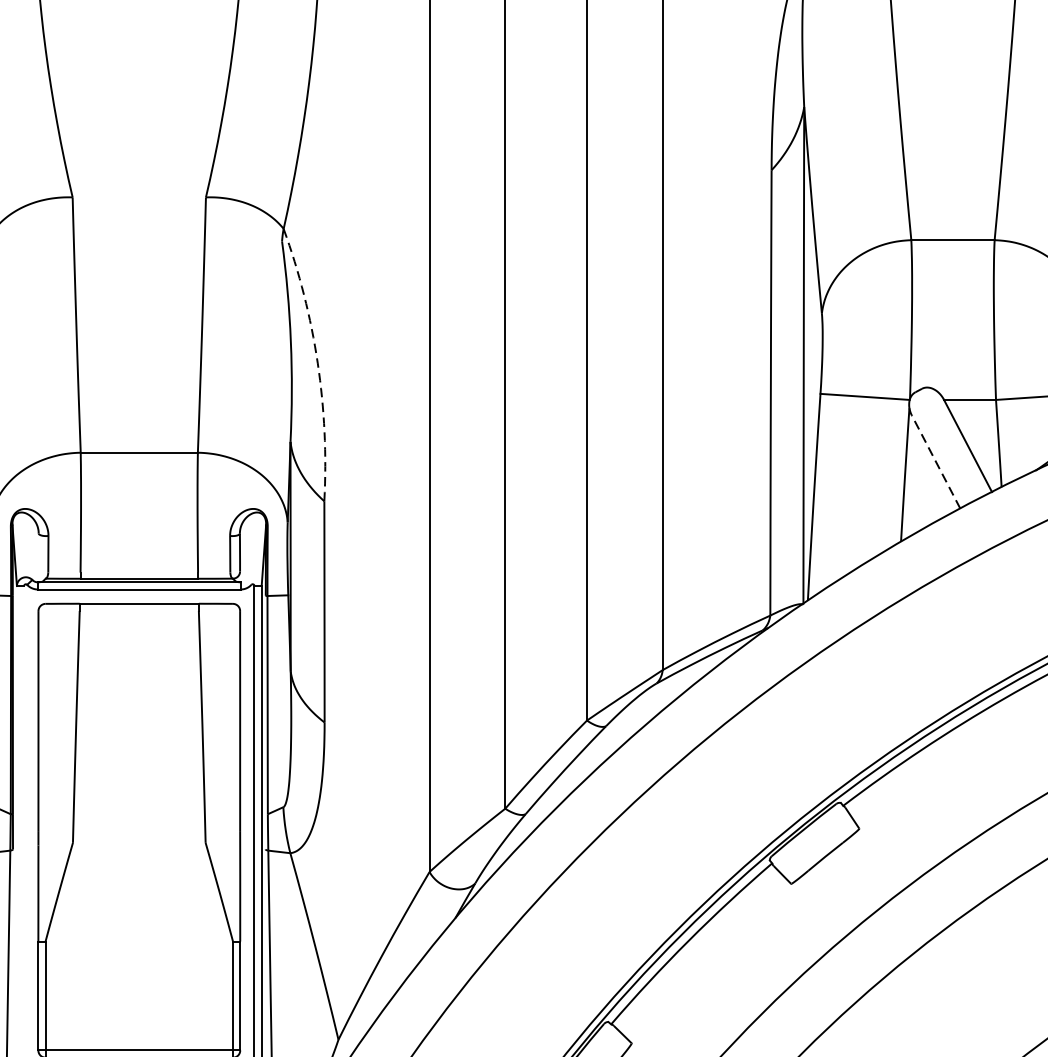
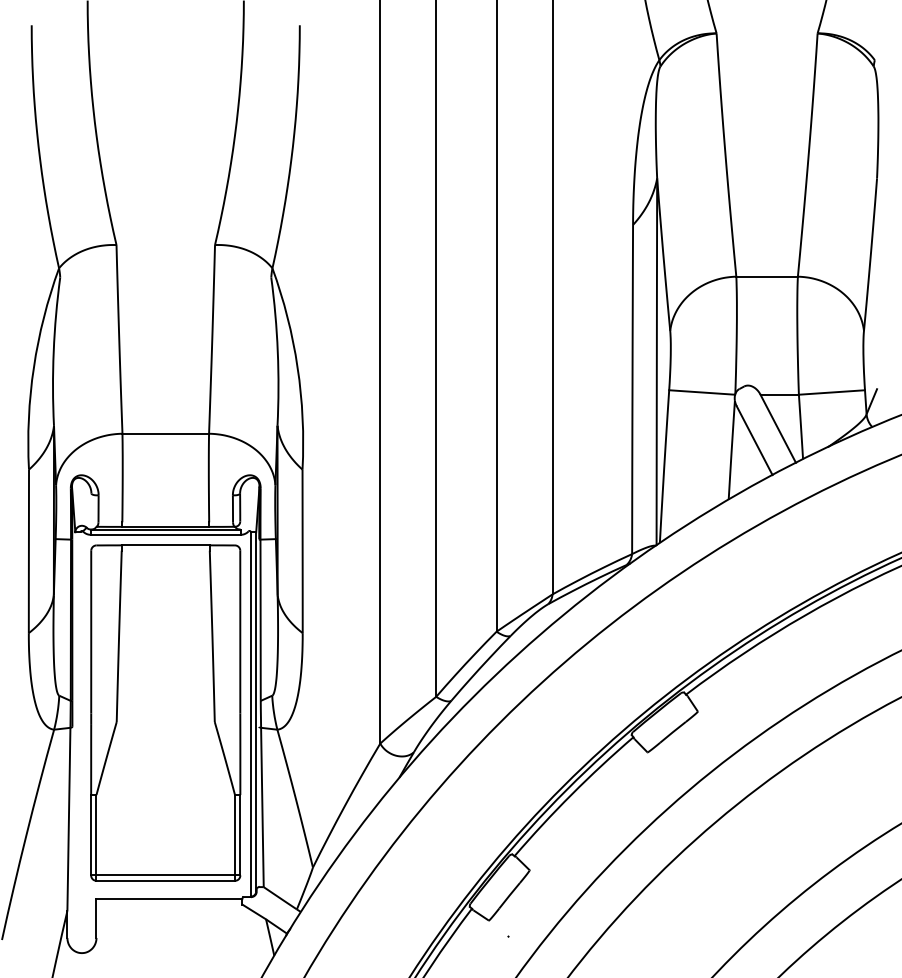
arc: (317, 363) -> (297, 367), dashed -> solid
line: (935, 461) -> (754, 440), dashed -> solid

